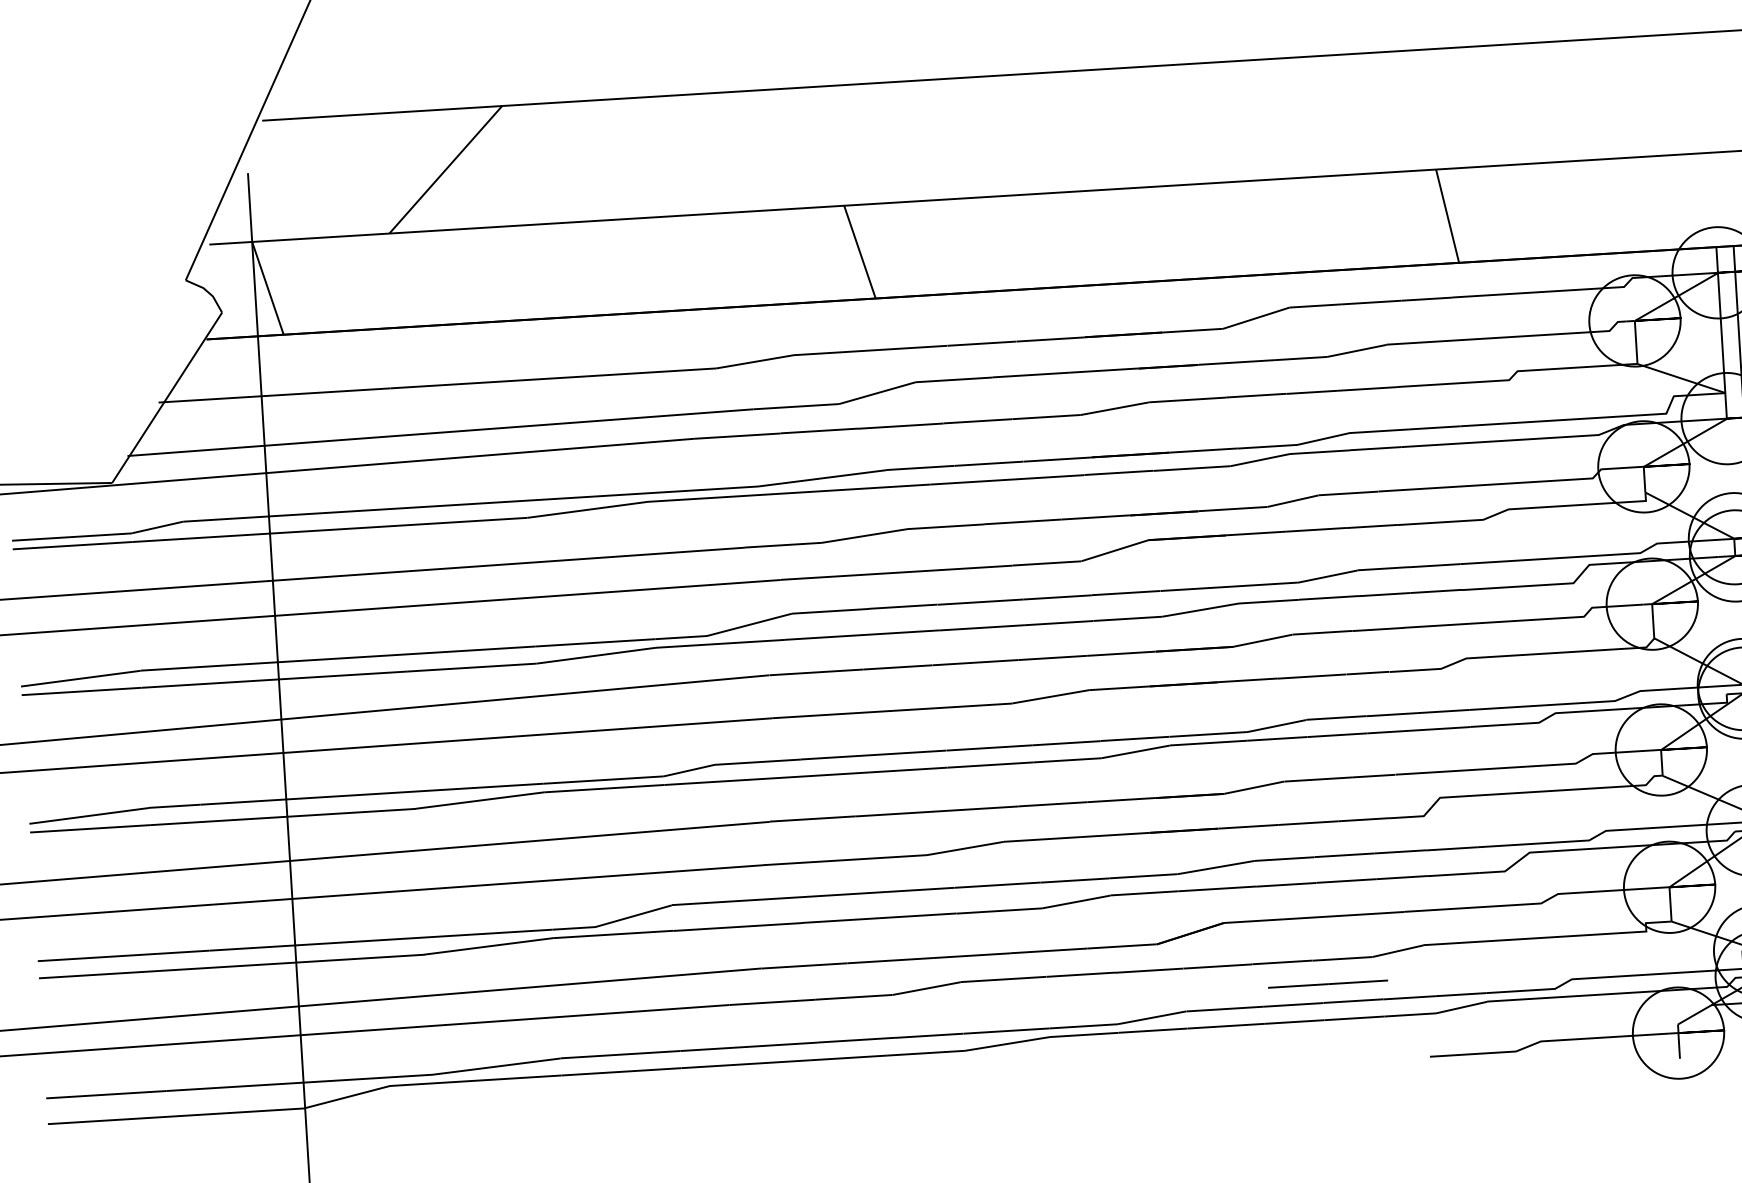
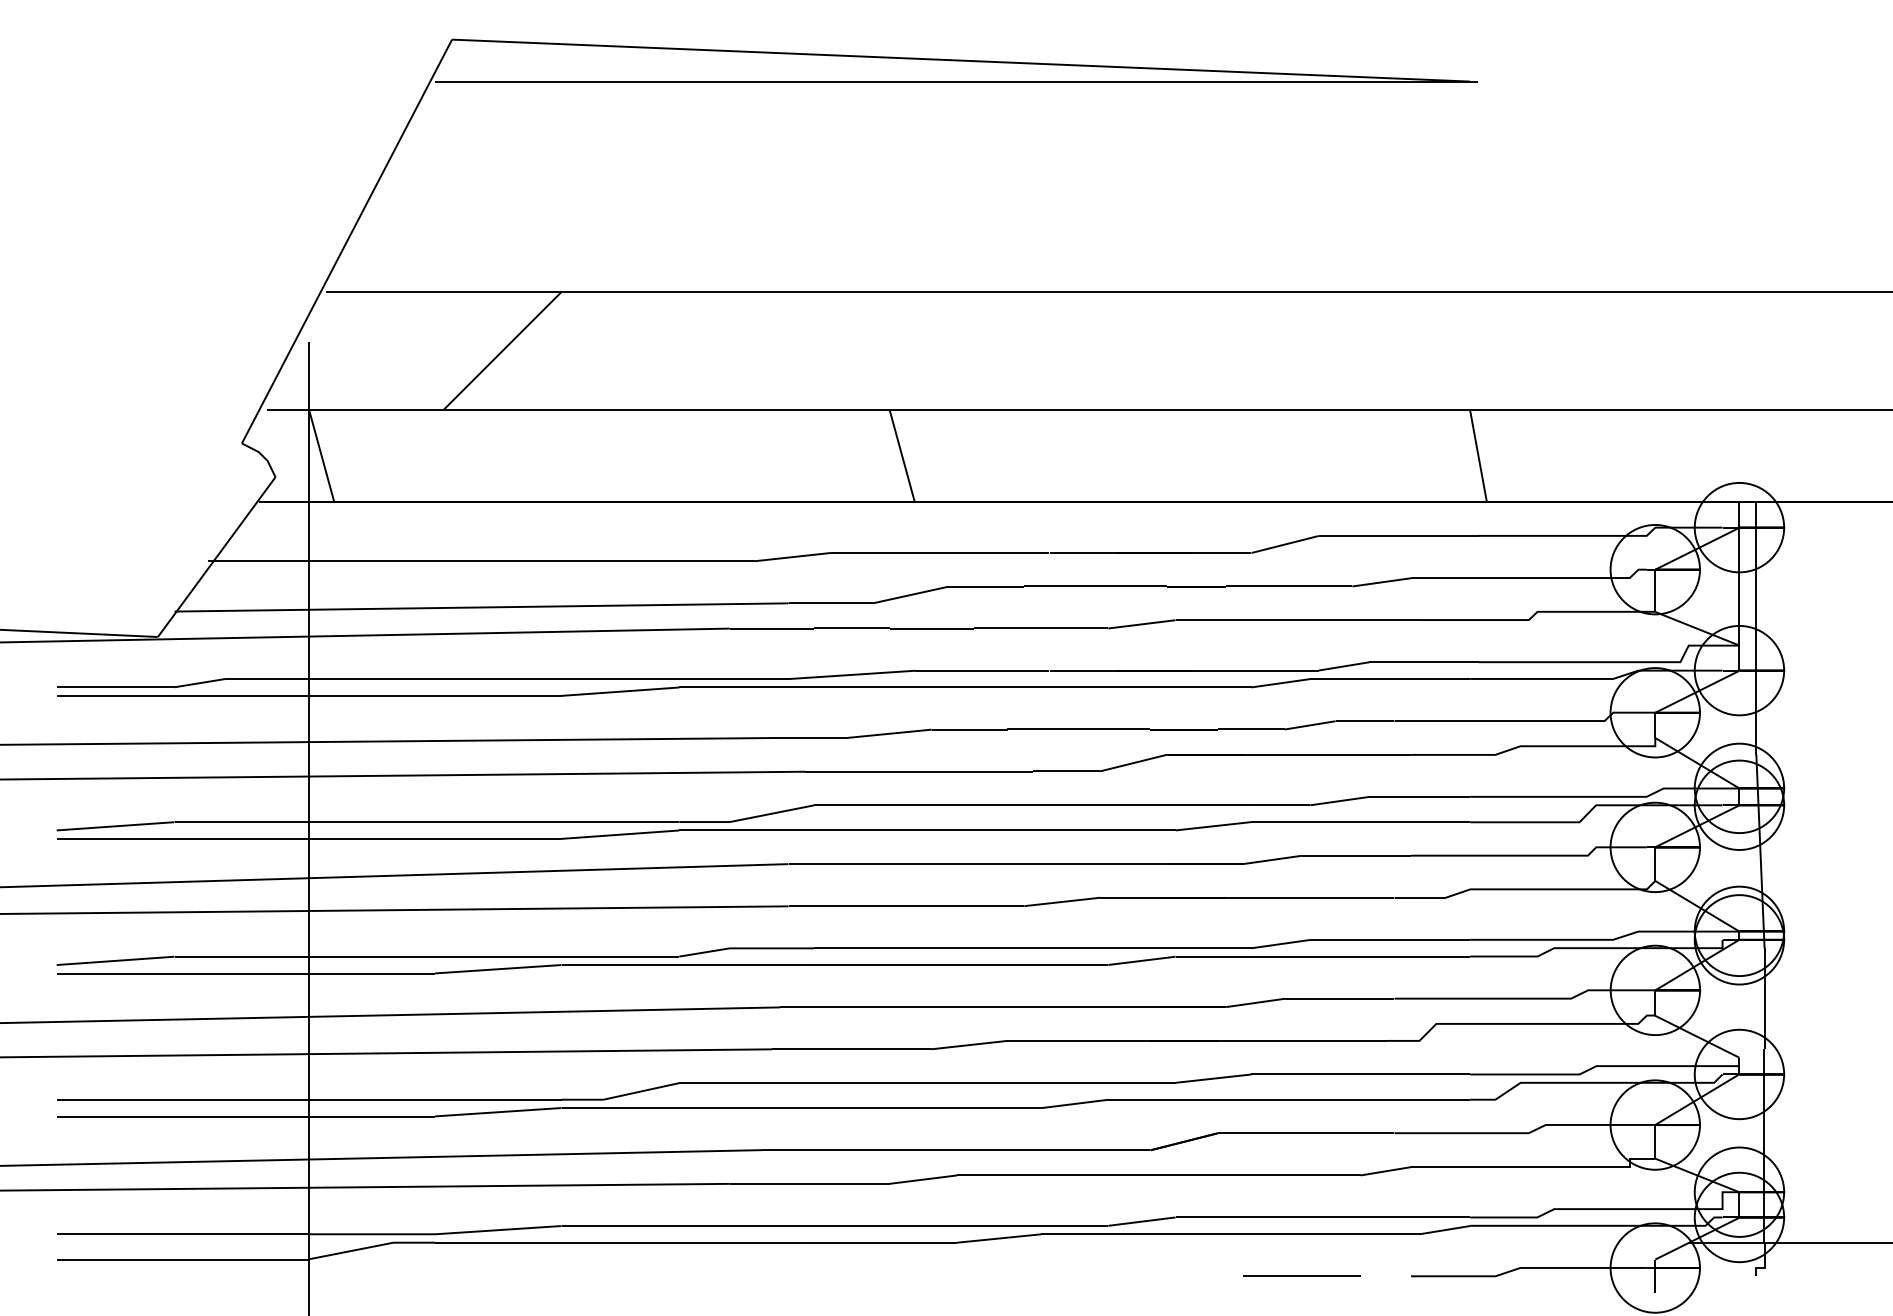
line: (1327, 983) -> (1301, 1275), moved

